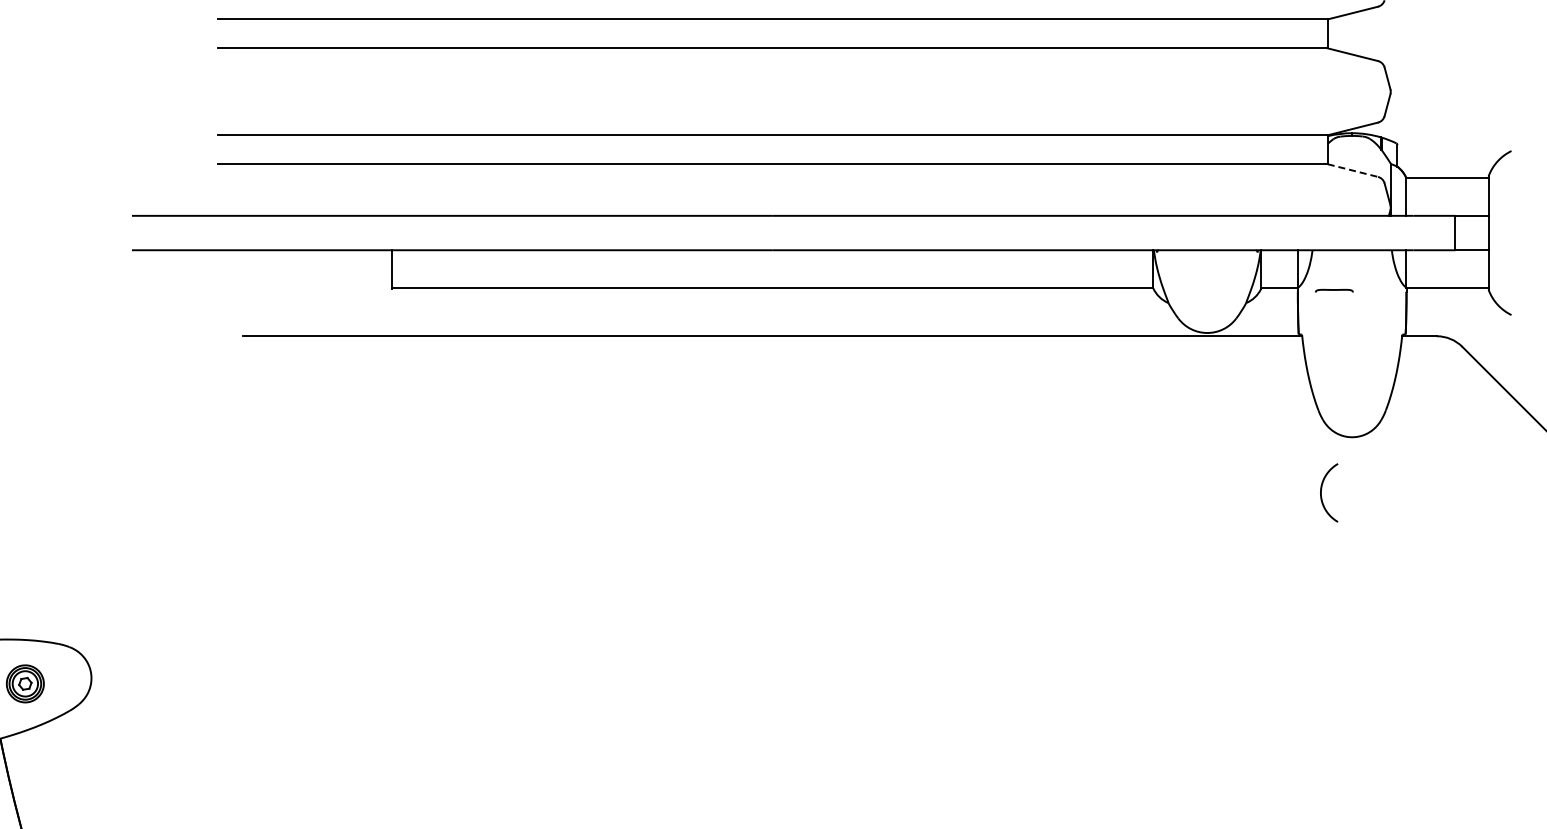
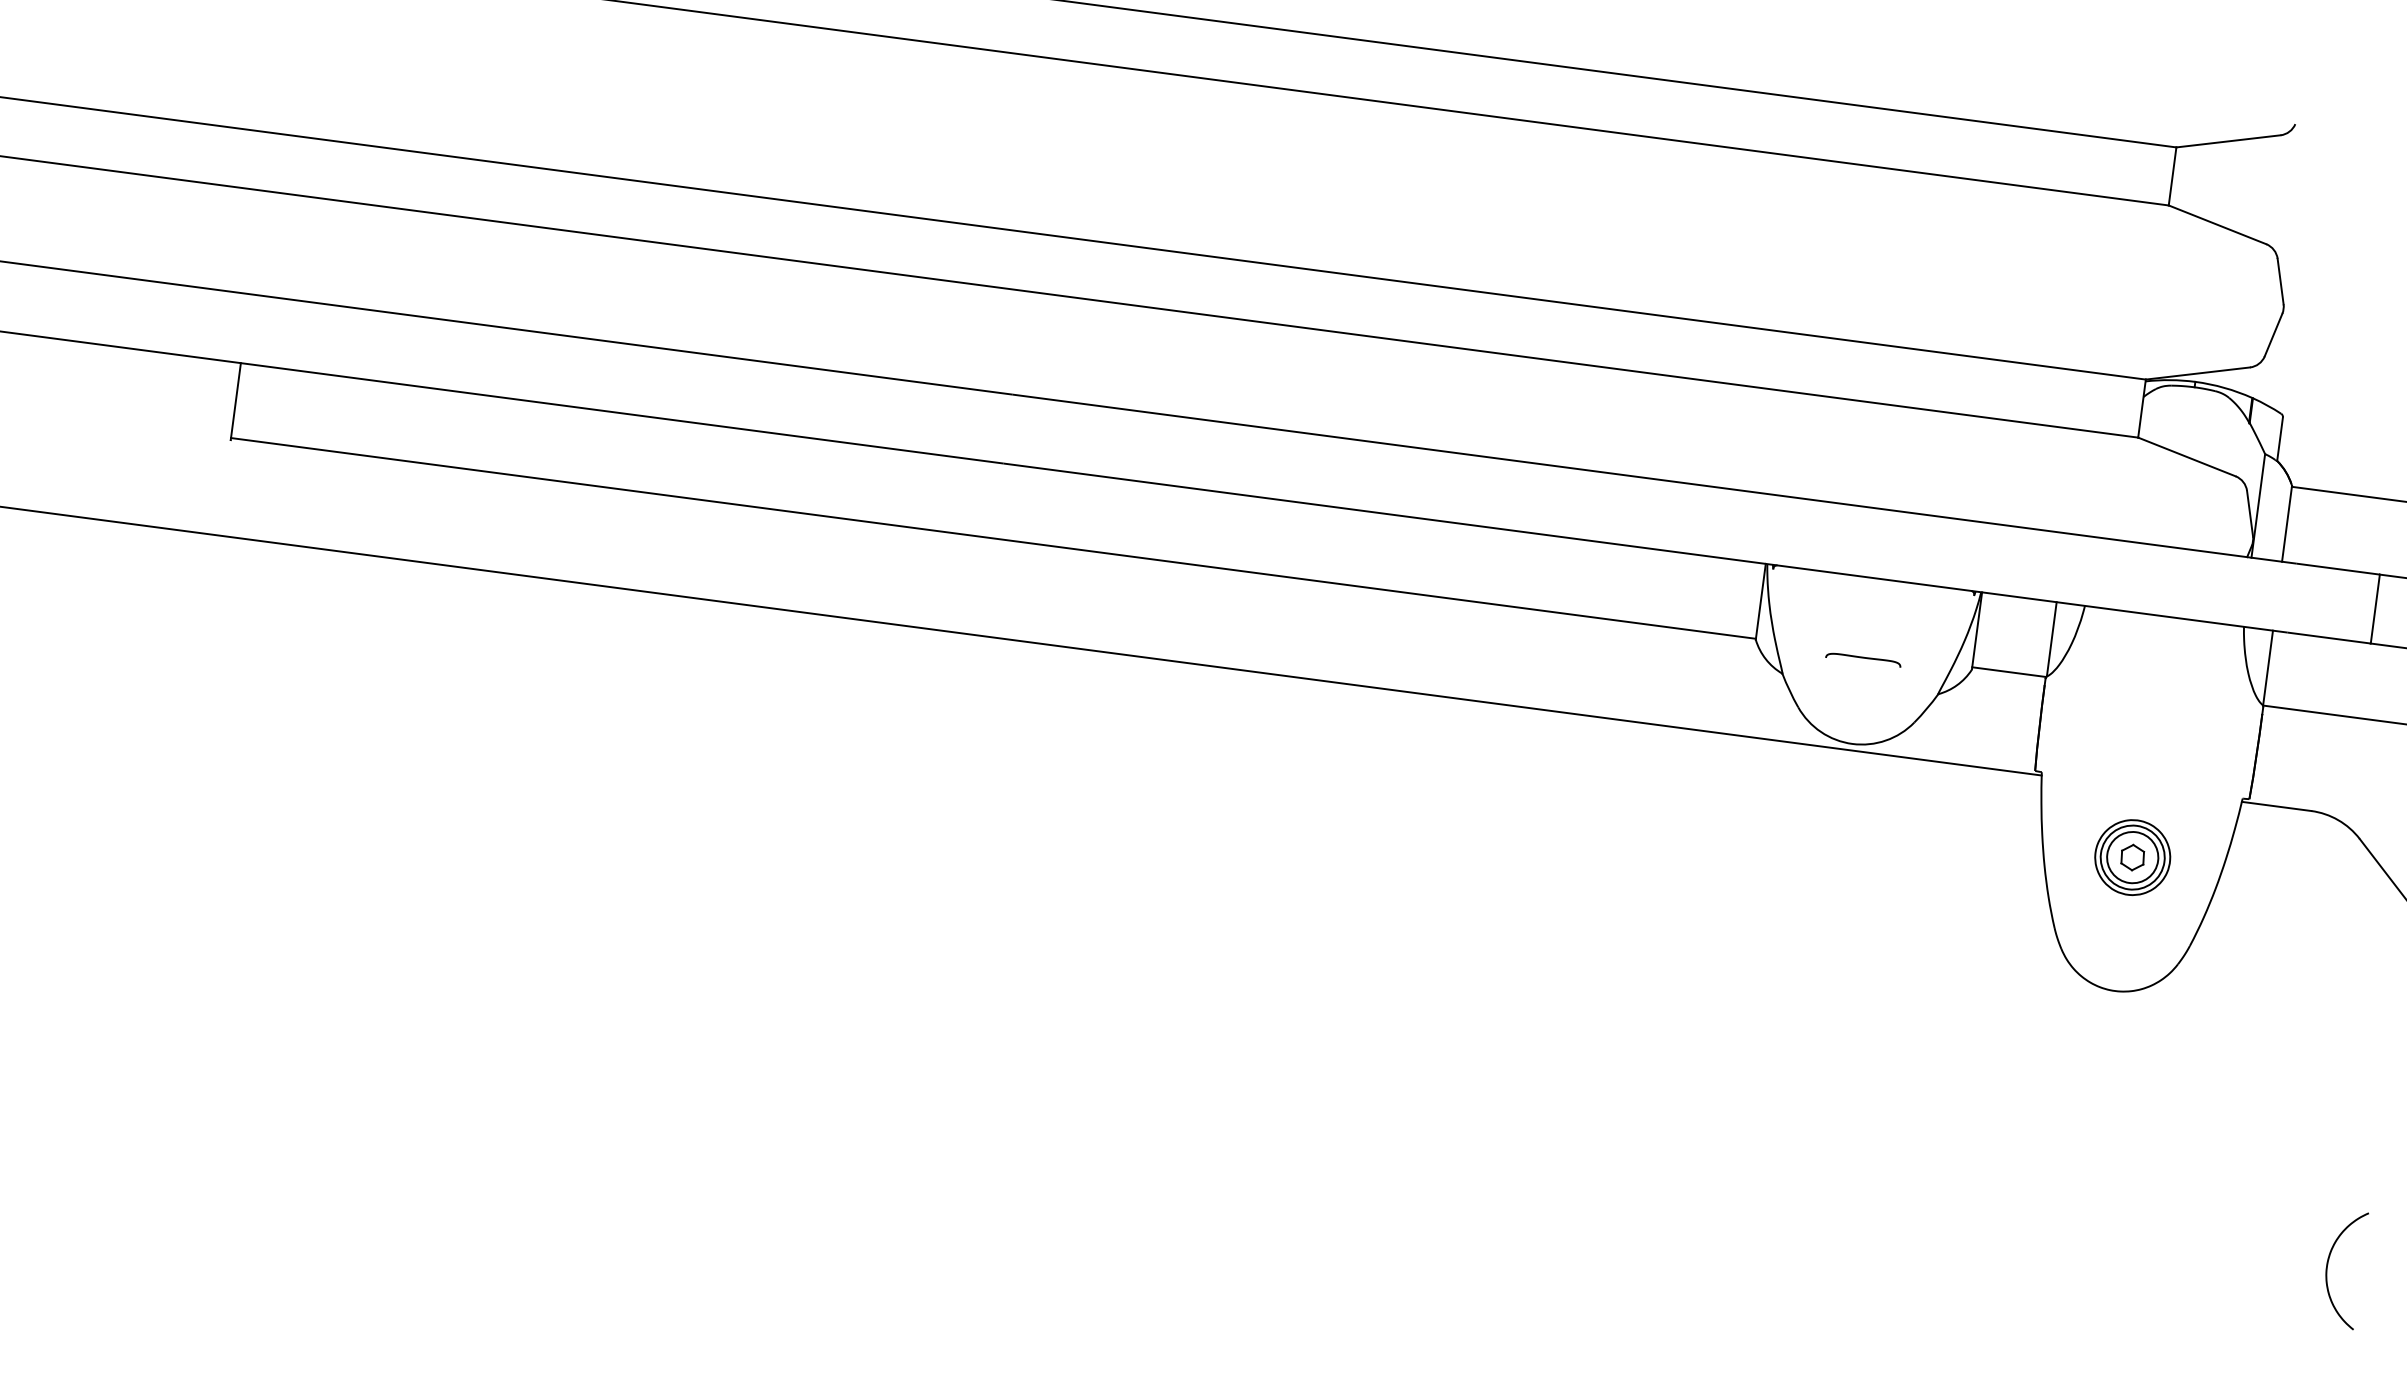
line: (1352, 170) -> (2186, 456), dashed -> solid
curve: (1334, 290) -> (1863, 658), moved
part: (1351, 370) -> (2131, 857), added
curve: (1321, 492) -> (2328, 1266), moved

